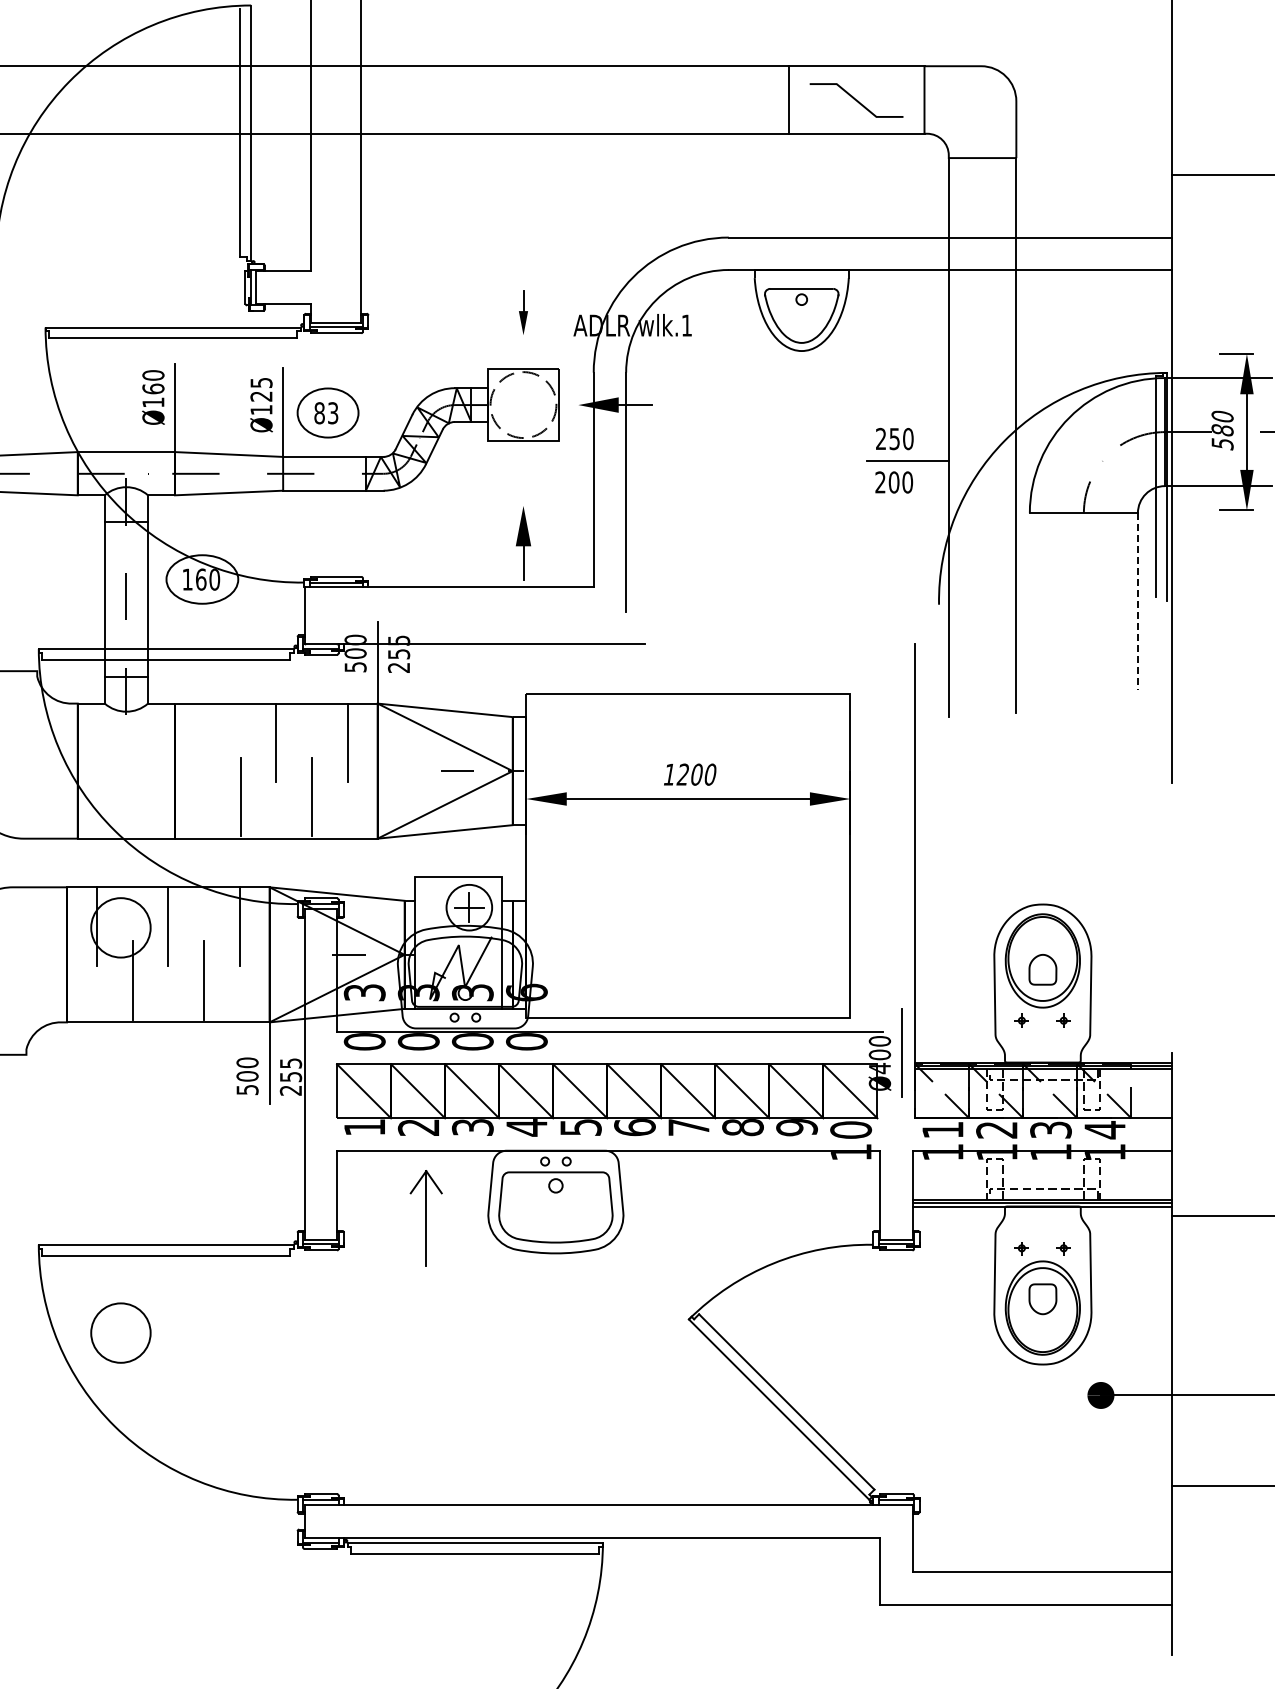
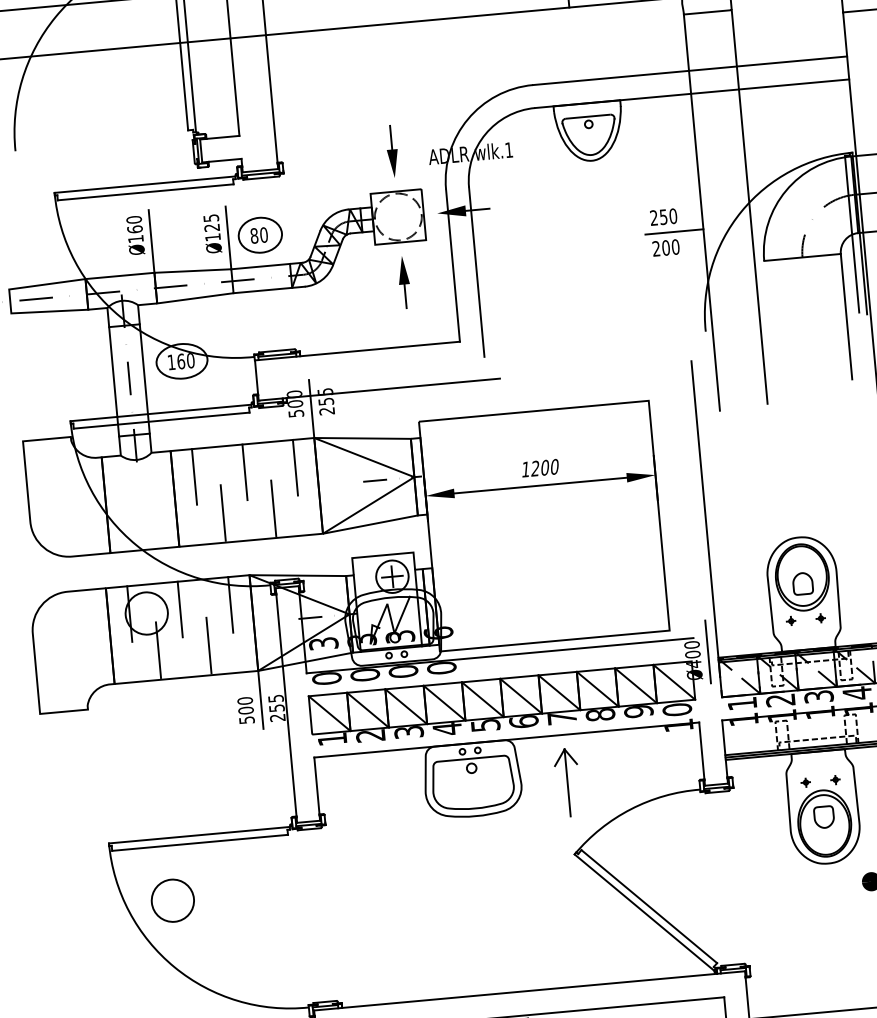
part: (523, 312) -> (392, 151), size x1.67
text: (332, 413) -> (263, 235), 83 -> 80
part: (523, 543) -> (404, 282), moved
line: (1137, 602) -> (846, 317), dashed -> solid
line: (205, 742) -> (194, 476), added
part: (425, 1218) -> (567, 782), moved

